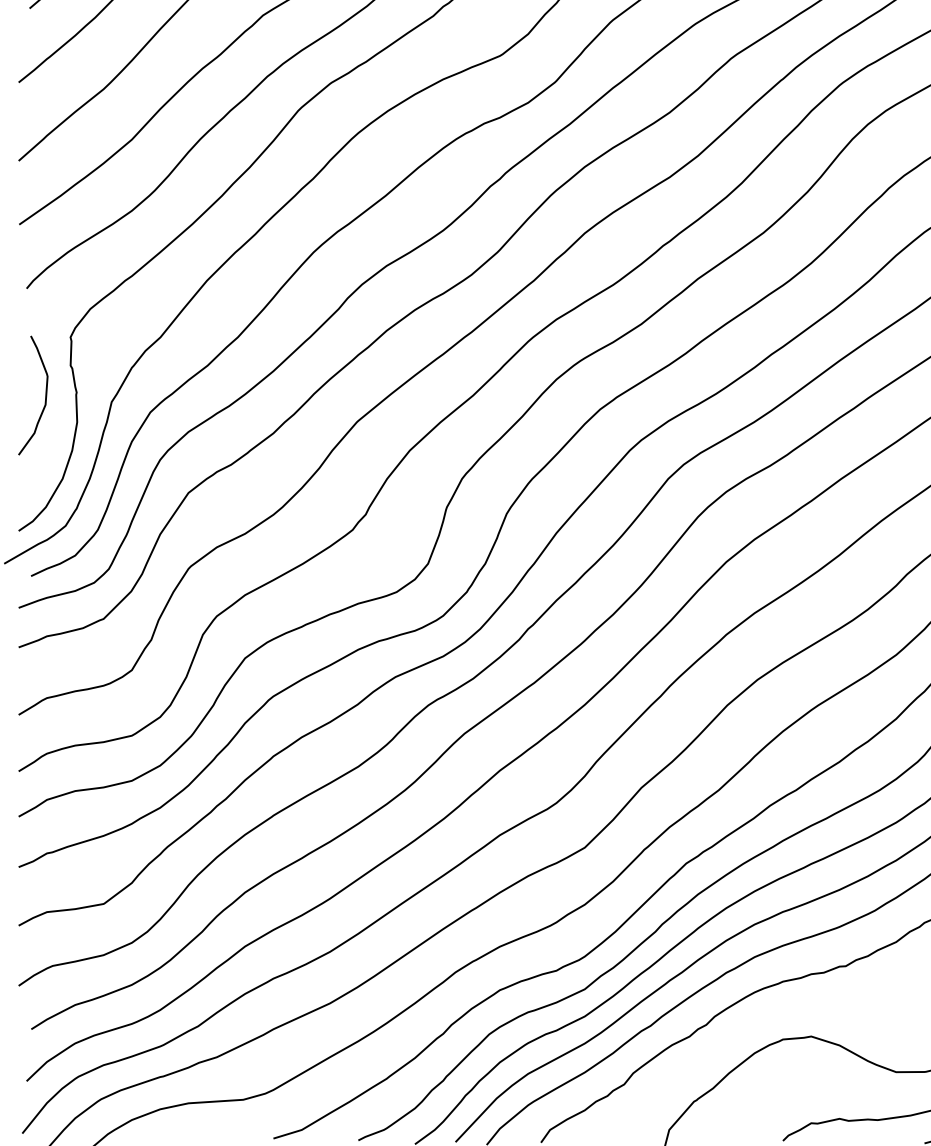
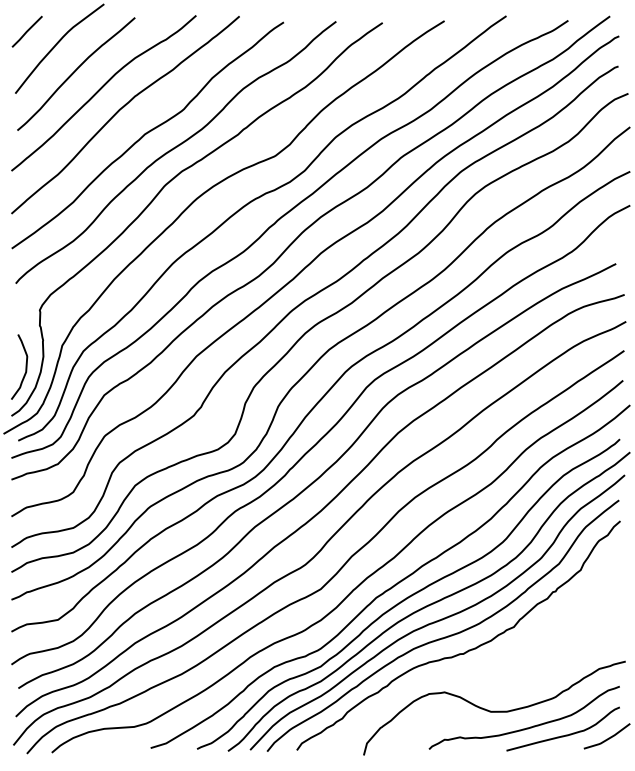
curve: (44, 394) -> (25, 366), moved

